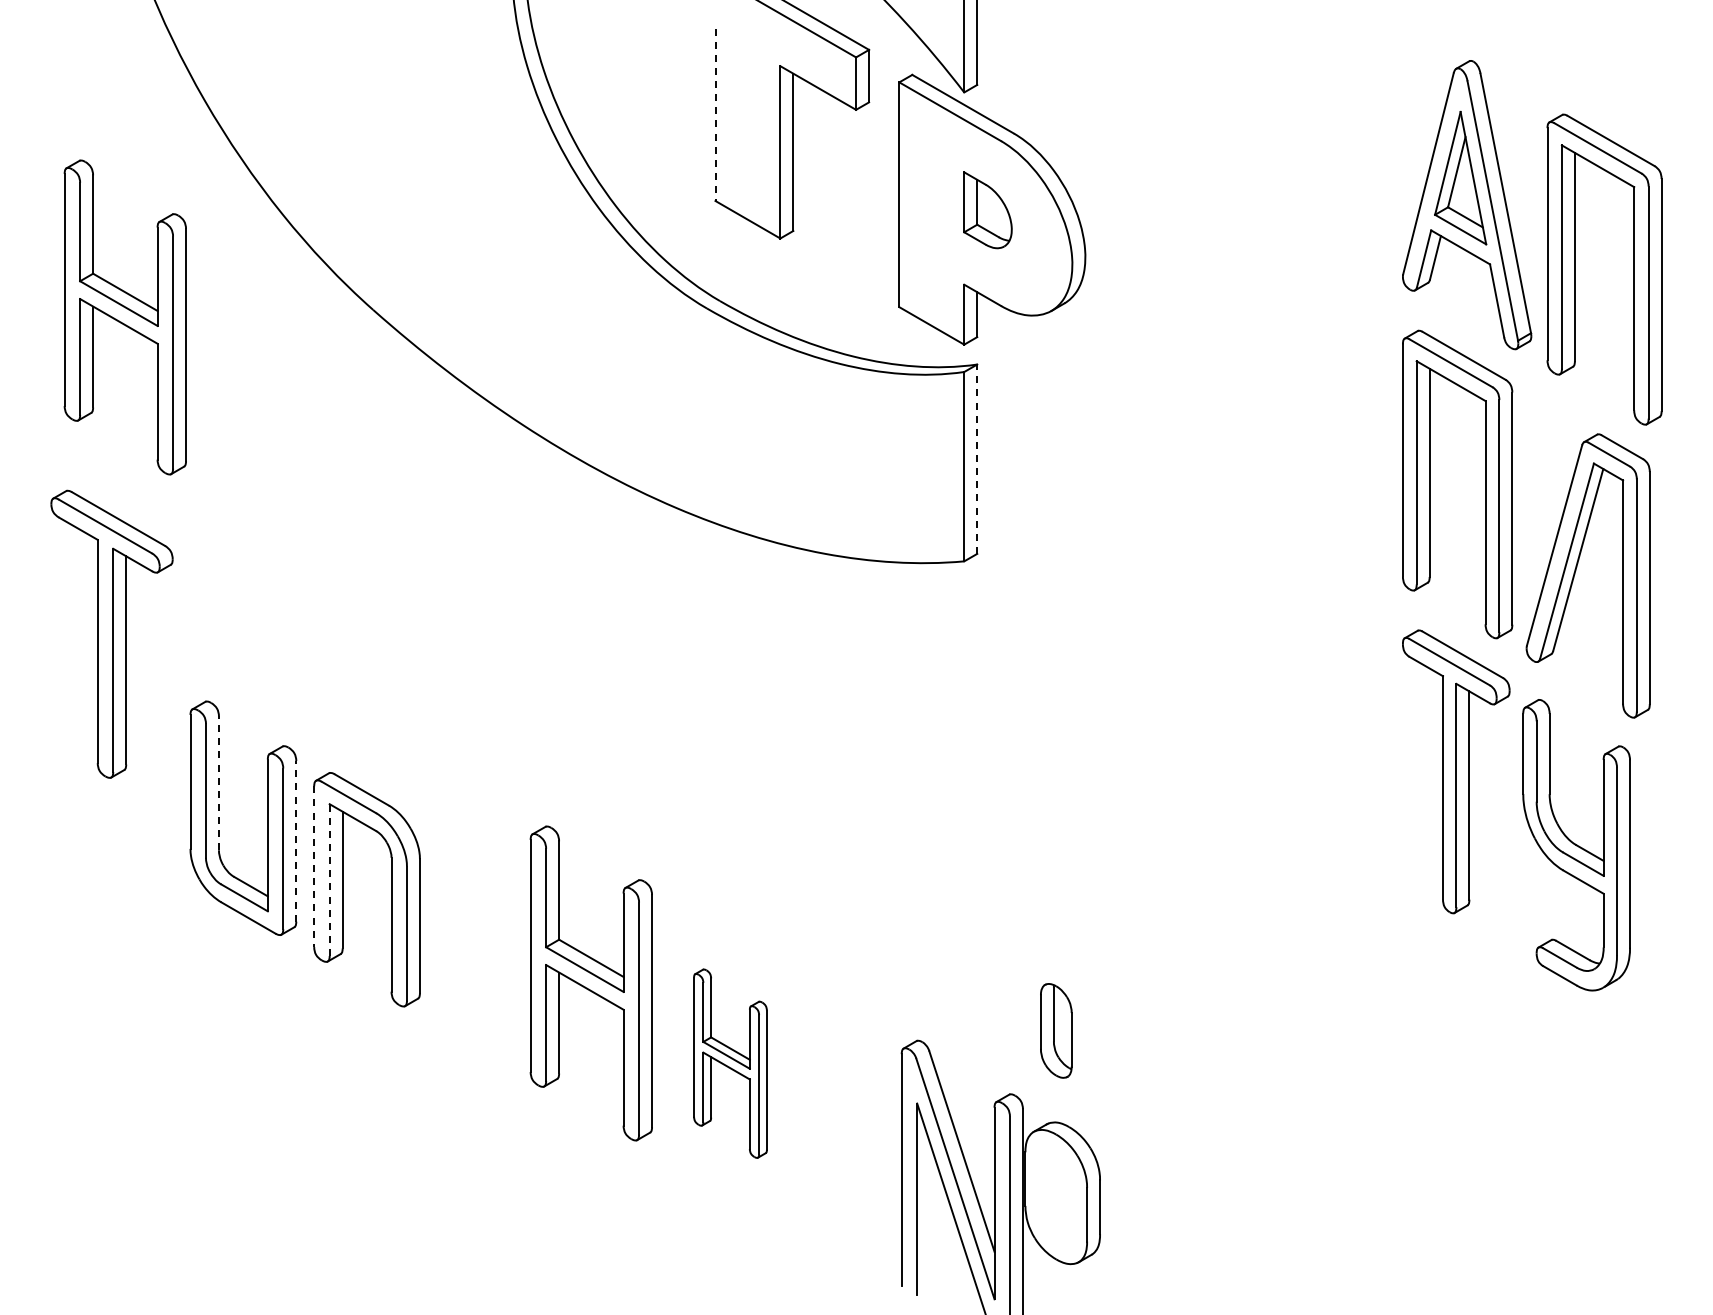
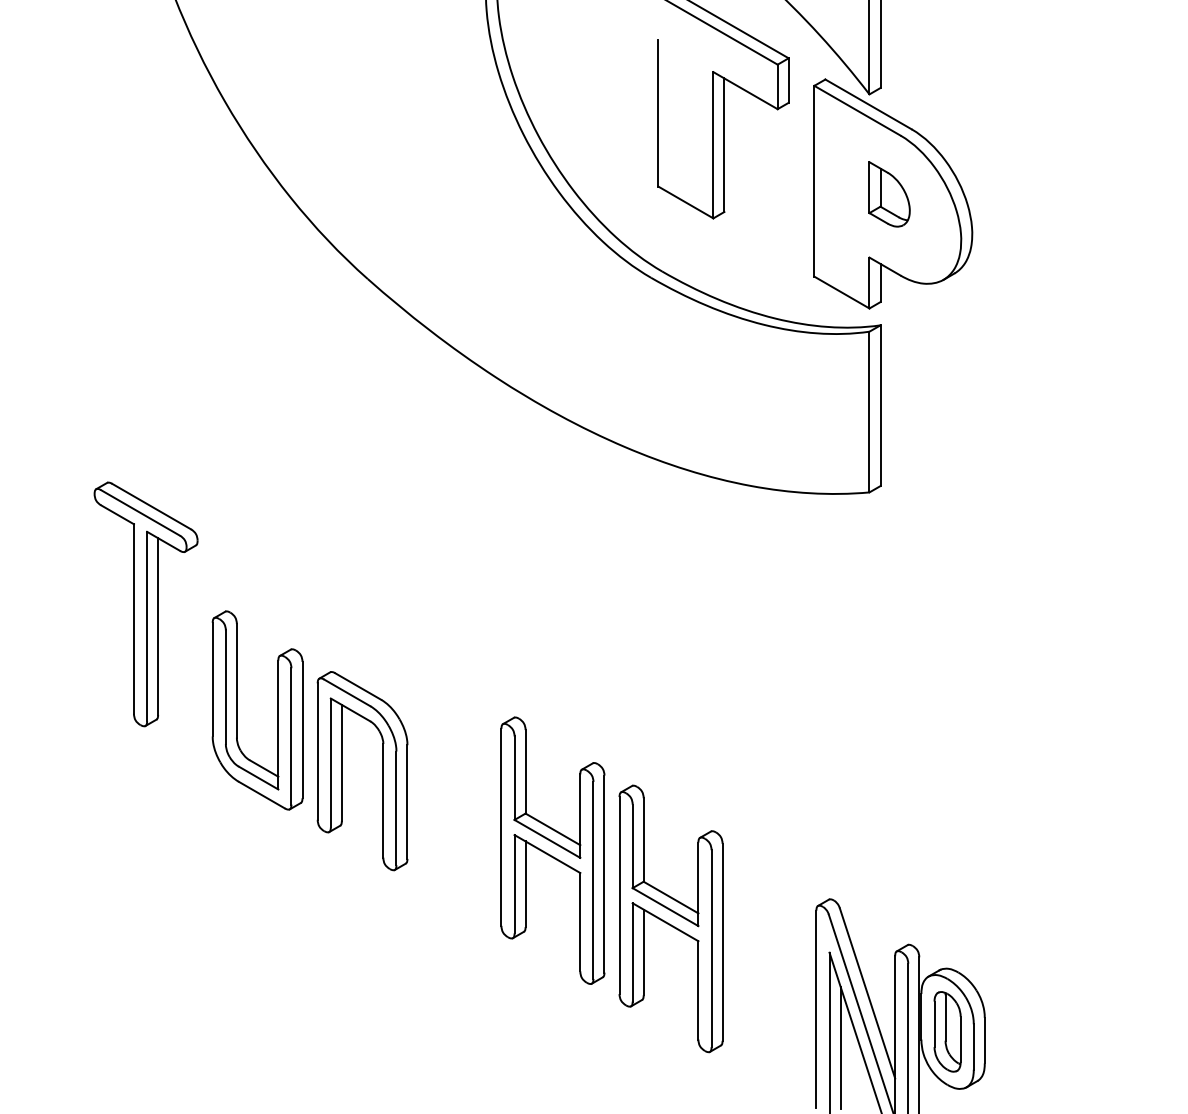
line: (715, 115) -> (658, 113), dashed -> solid
part: (124, 317) -> (156, 285), removed
line: (977, 459) -> (880, 405), dashed -> solid
part: (111, 633) -> (145, 603), moved
line: (218, 783) -> (236, 680), dashed -> solid
line: (296, 840) -> (302, 729), dashed -> solid
line: (314, 867) -> (317, 752), dashed -> solid
line: (329, 880) -> (330, 763), dashed -> solid
part: (1056, 1030) -> (947, 1031), moved
part: (730, 1063) -> (671, 918), size x1.67
line: (930, 1215) -> (840, 1047), added

